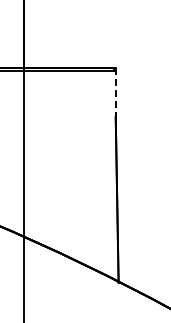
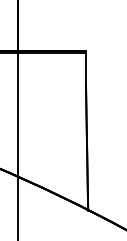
line: (115, 92) -> (85, 69), dashed -> solid

